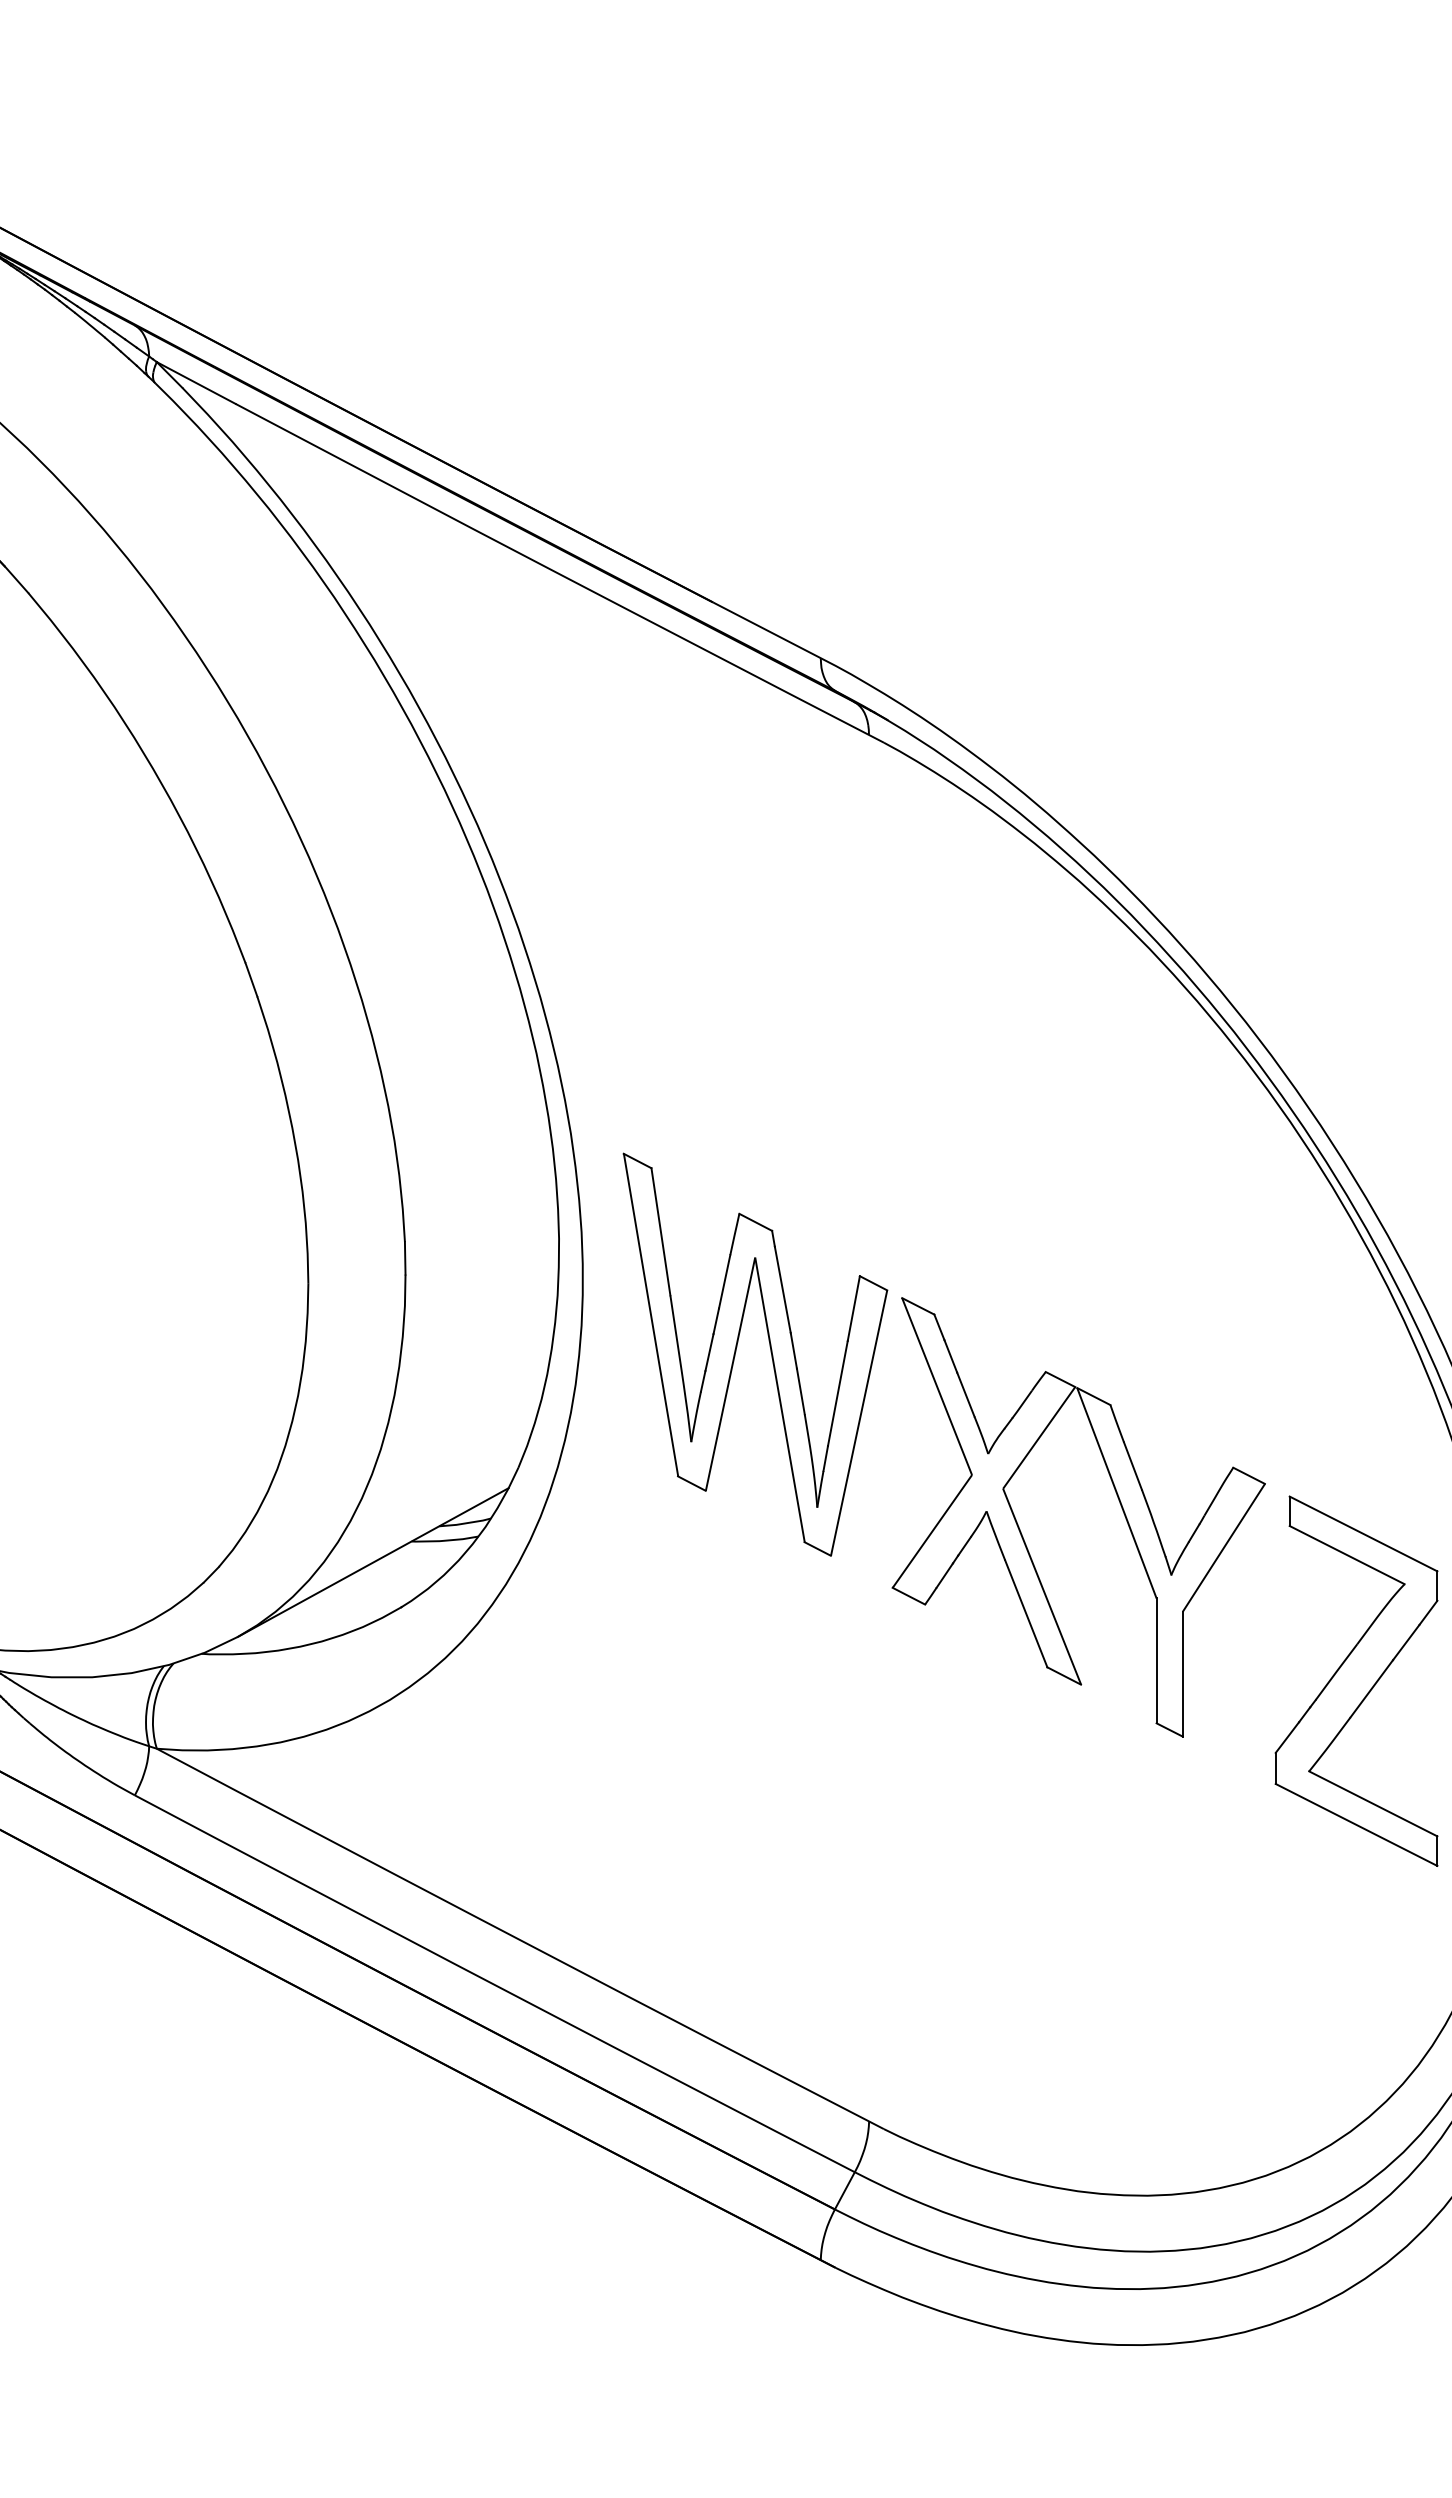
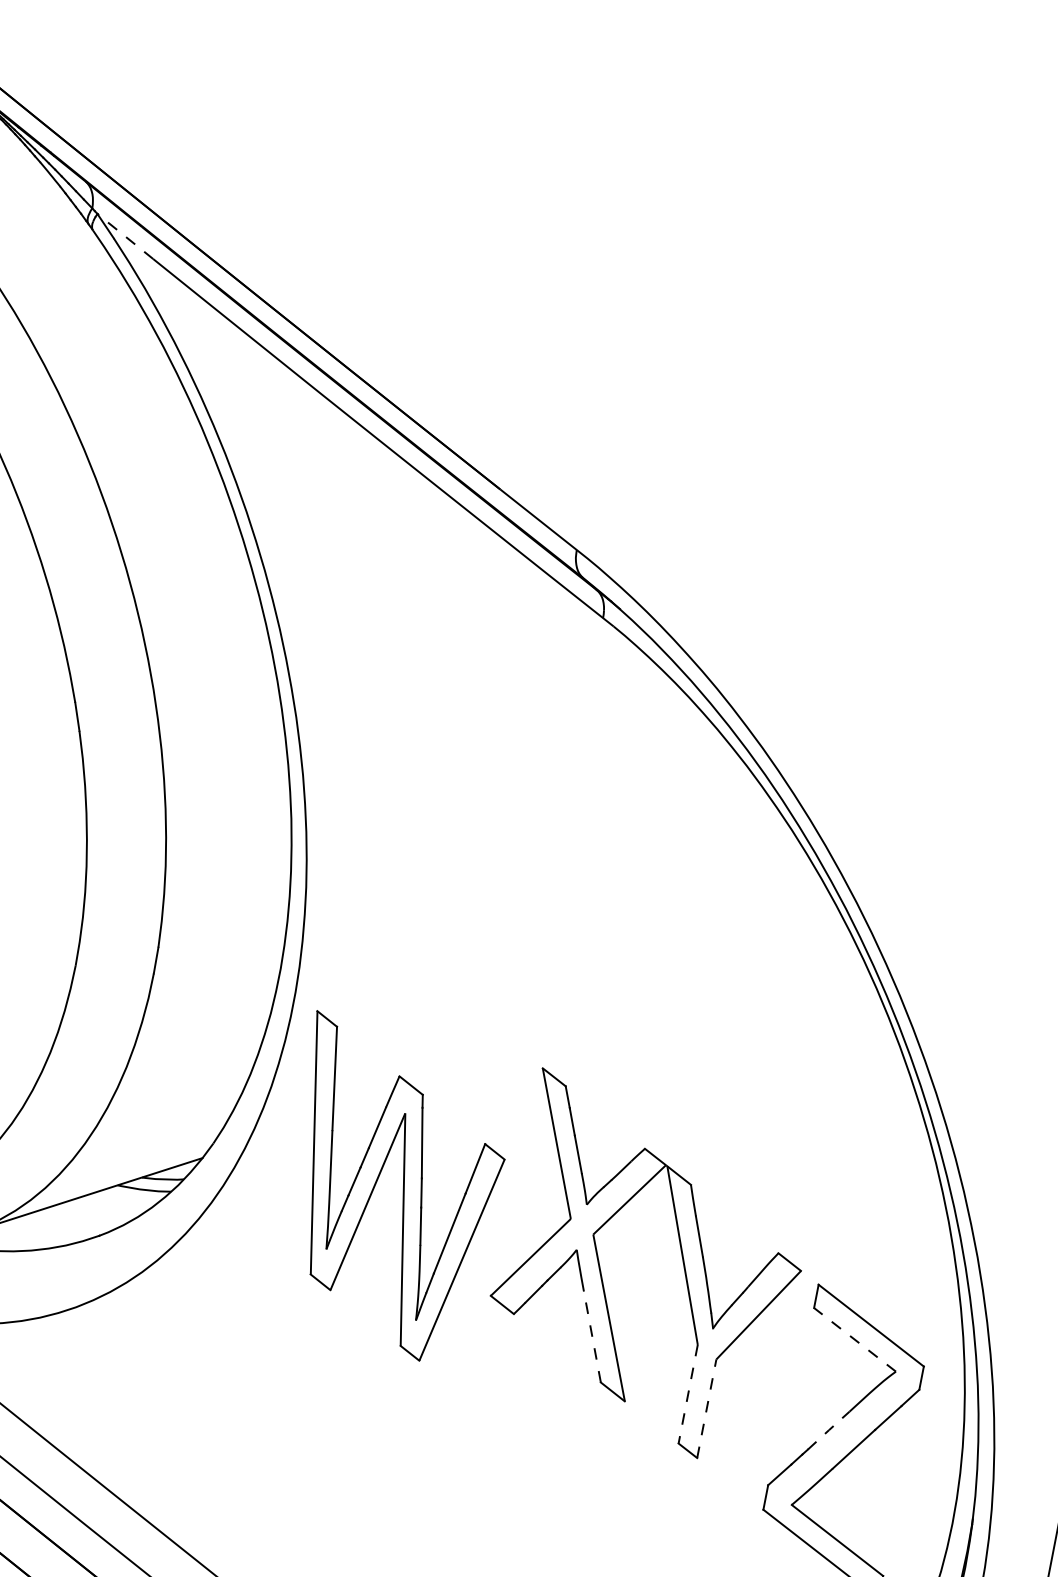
line: (196, 382) -> (125, 236), solid -> dashed
part: (770, 1352) -> (402, 1190), moved
line: (1346, 1554) -> (854, 1339), solid -> dashed
line: (1026, 1613) -> (592, 1336), solid -> dashed
line: (1156, 1661) -> (688, 1394), solid -> dashed
line: (1336, 1671) -> (828, 1430), solid -> dashed
line: (1182, 1673) -> (706, 1408), solid -> dashed

